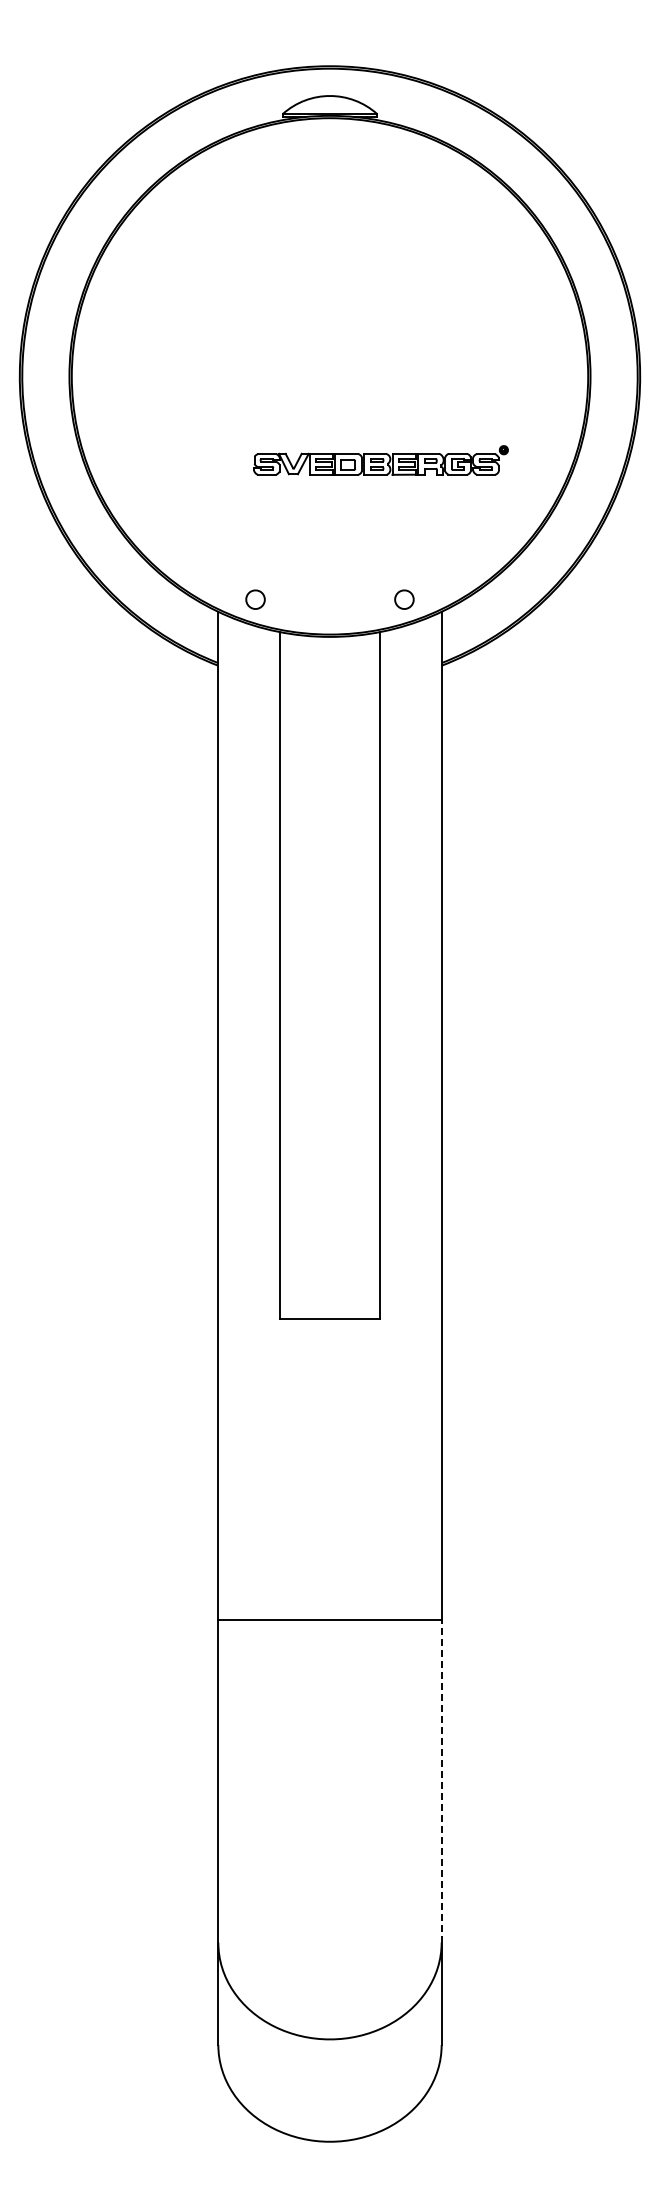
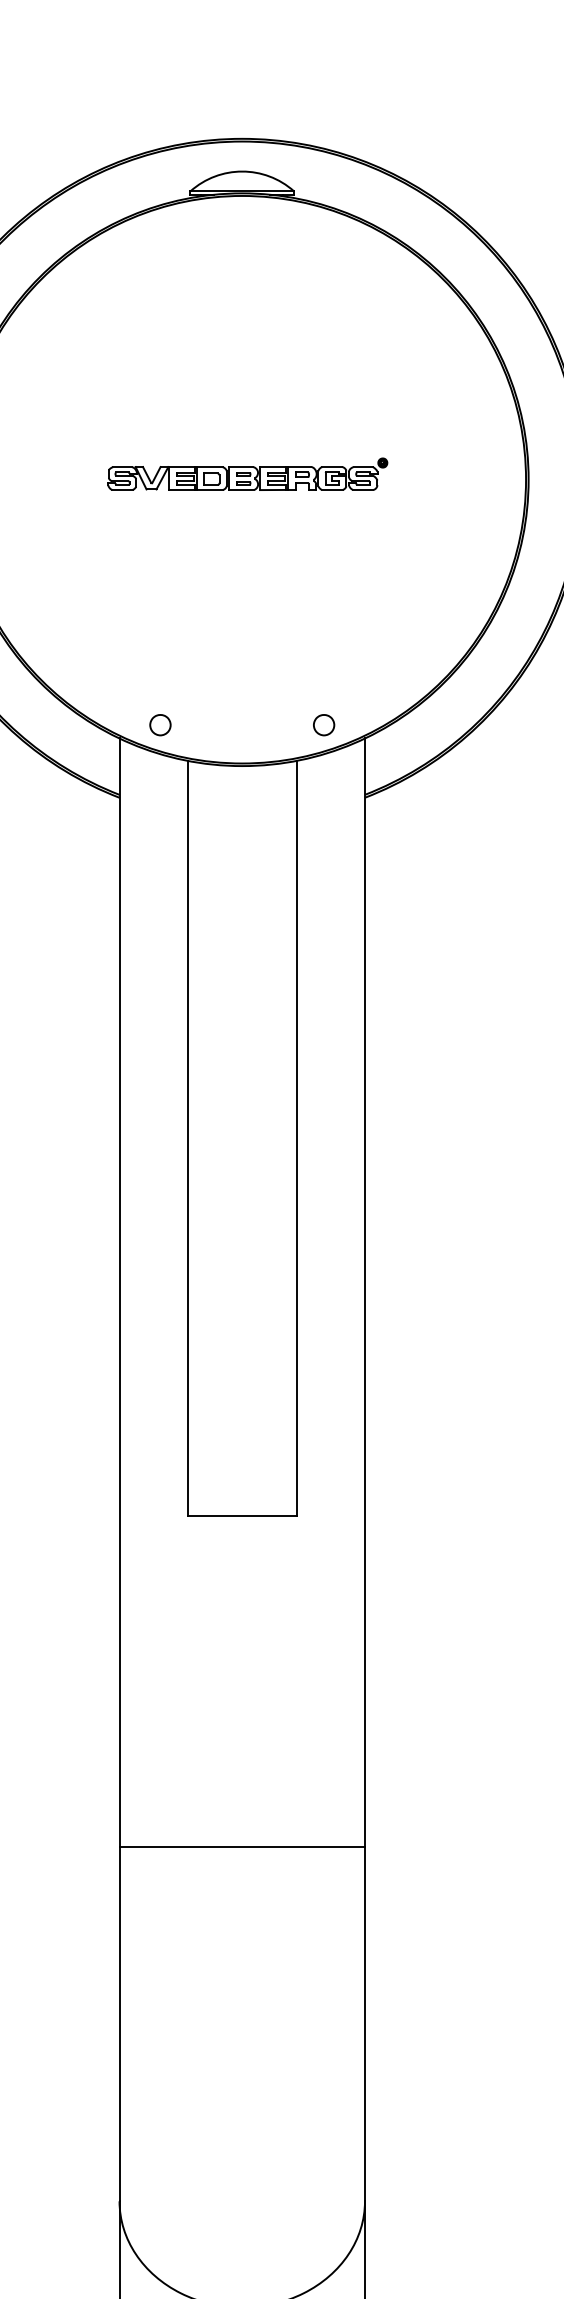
part: (380, 460) -> (247, 474), moved
line: (441, 1781) -> (364, 2024), dashed -> solid

